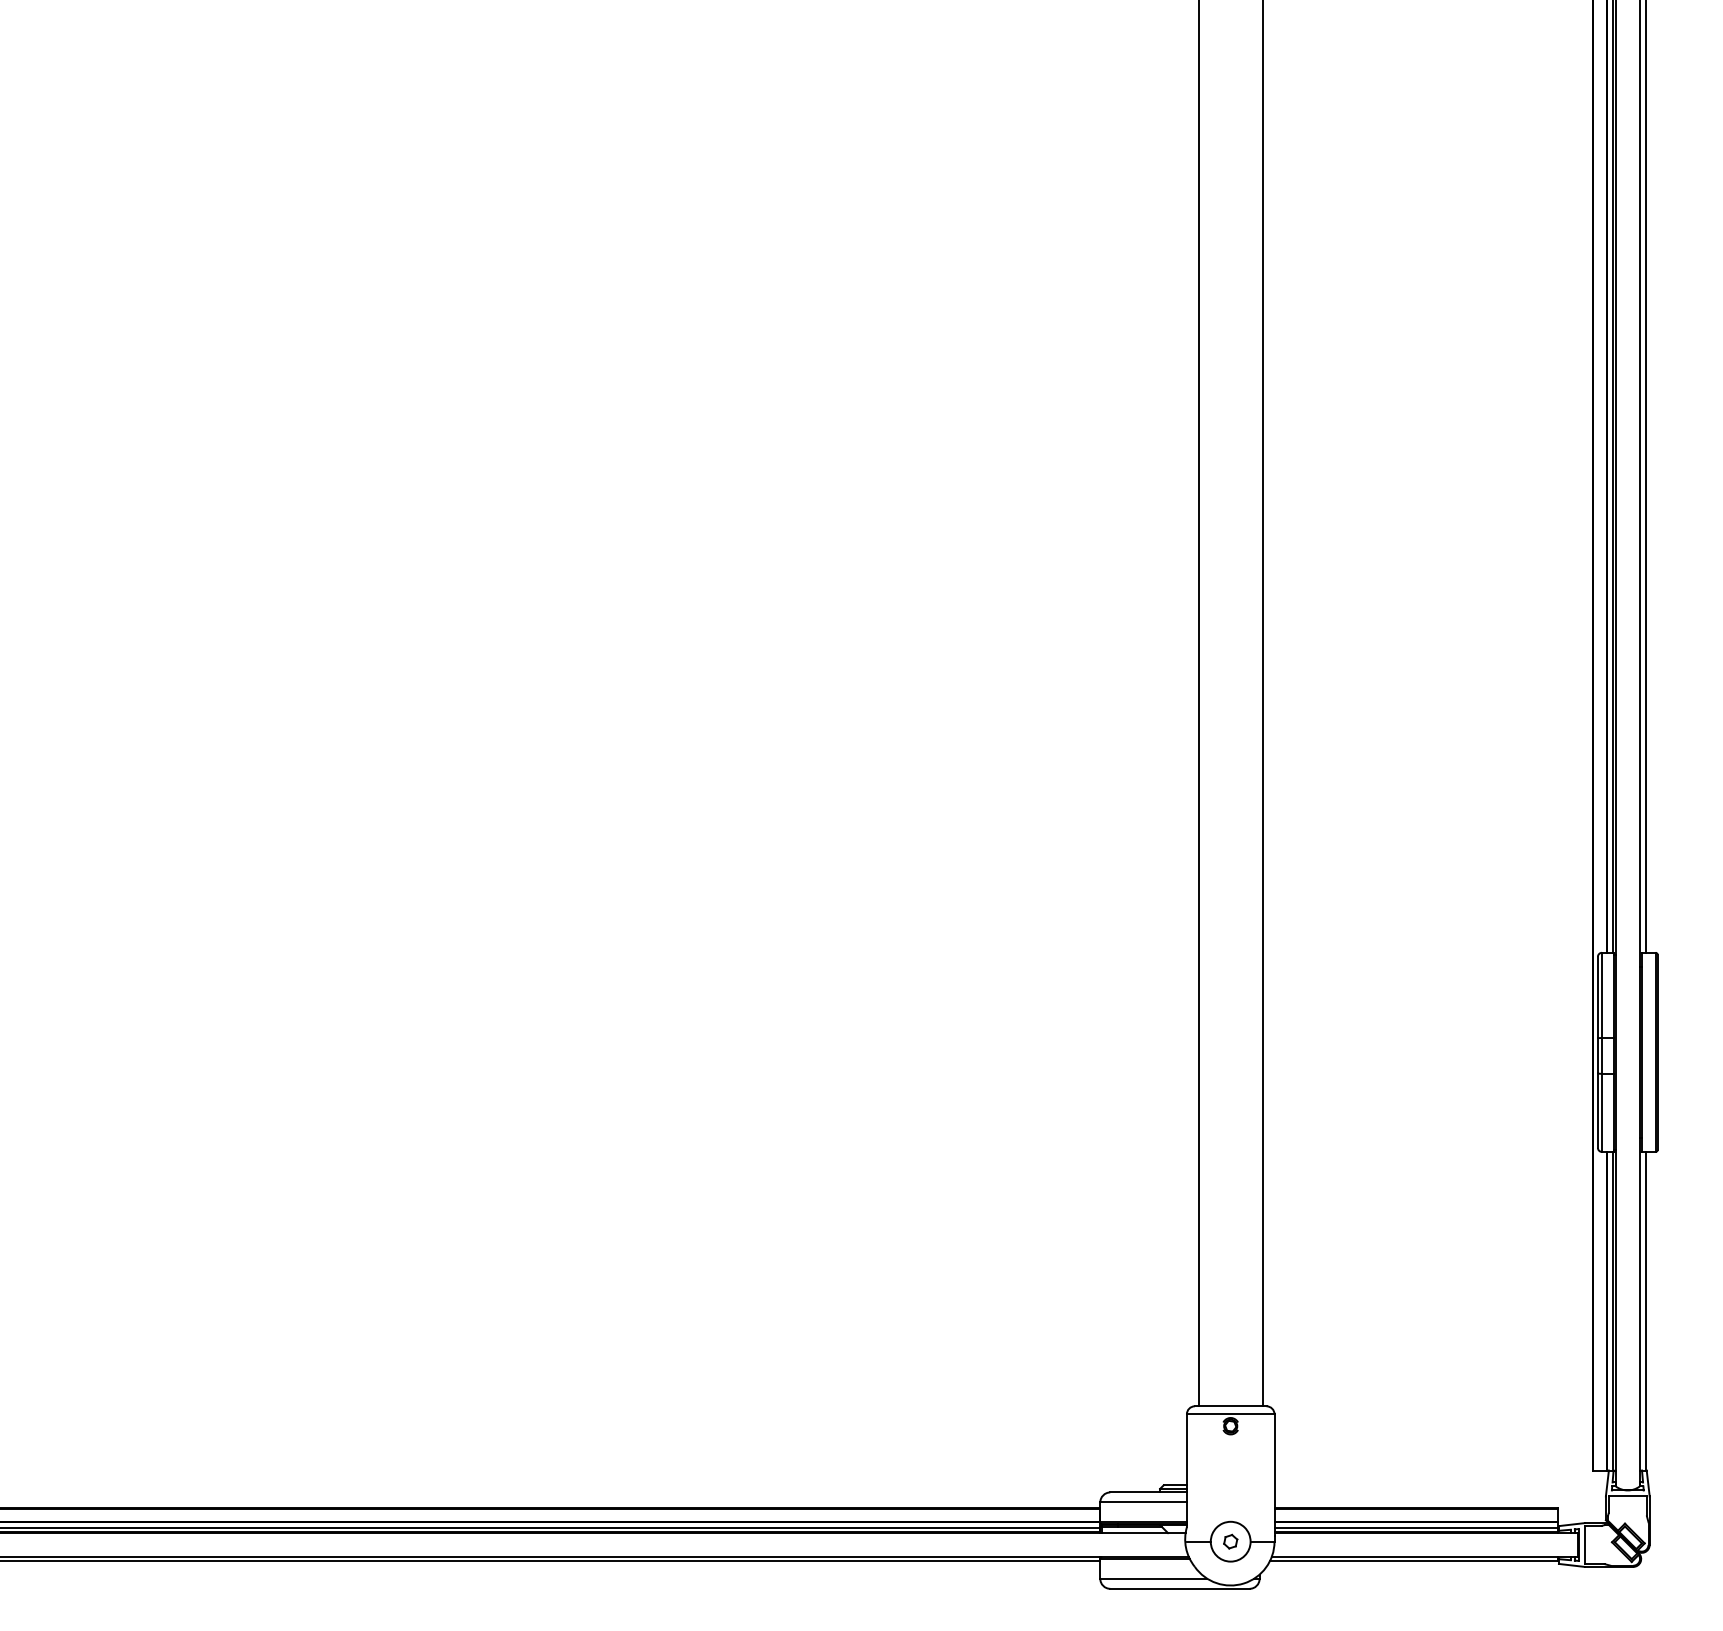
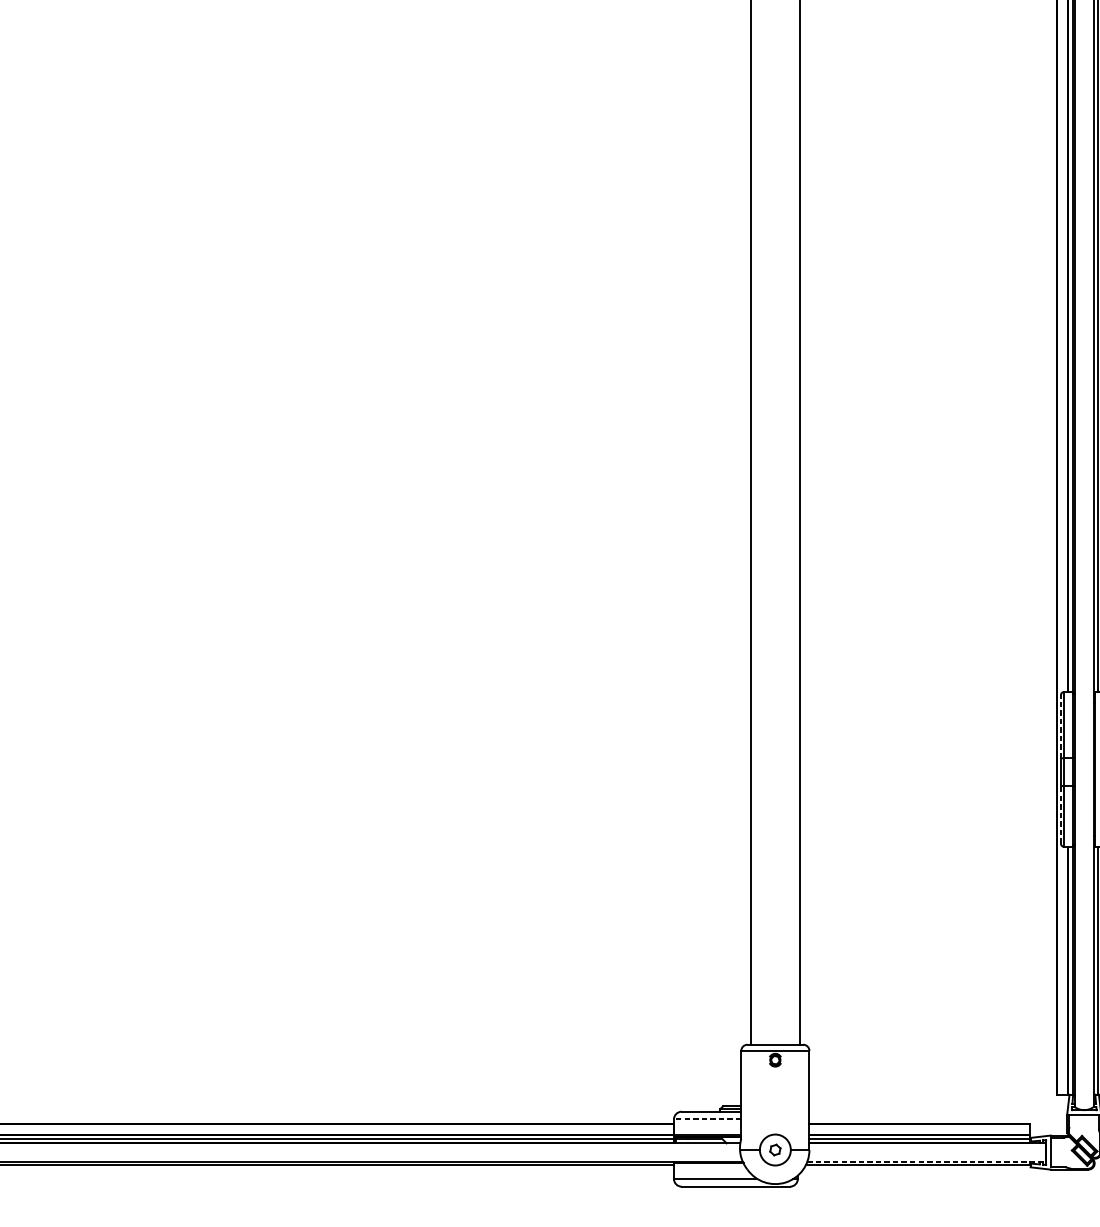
line: (1597, 997) -> (1060, 726), solid -> dashed
line: (1597, 1110) -> (1060, 814), solid -> dashed
line: (1143, 1502) -> (707, 1119), solid -> dashed
line: (1425, 1556) -> (926, 1161), solid -> dashed

